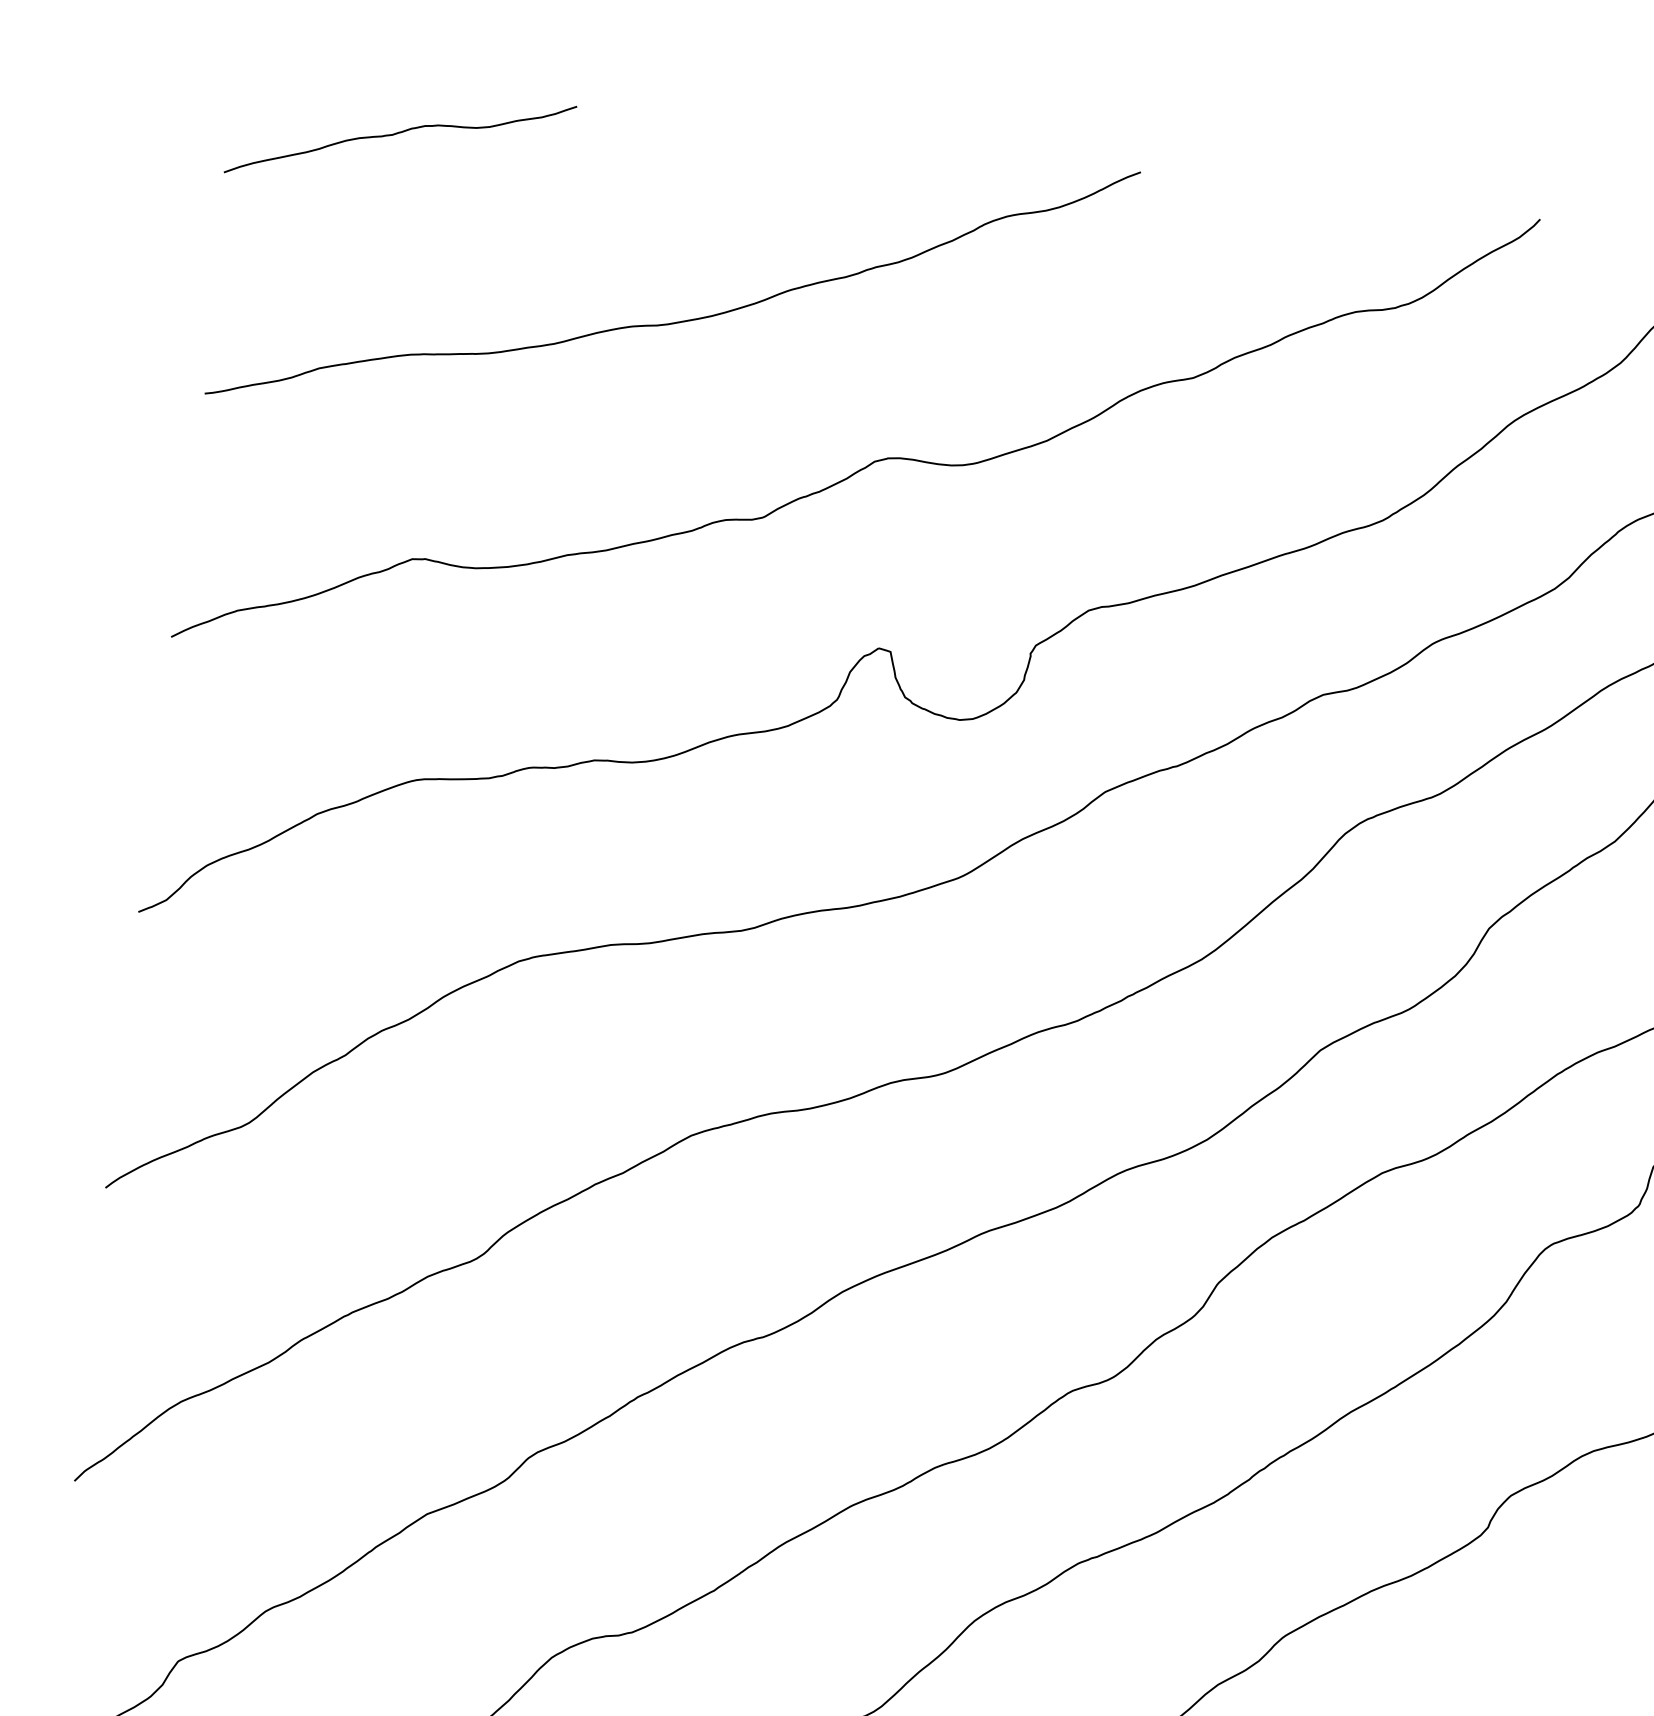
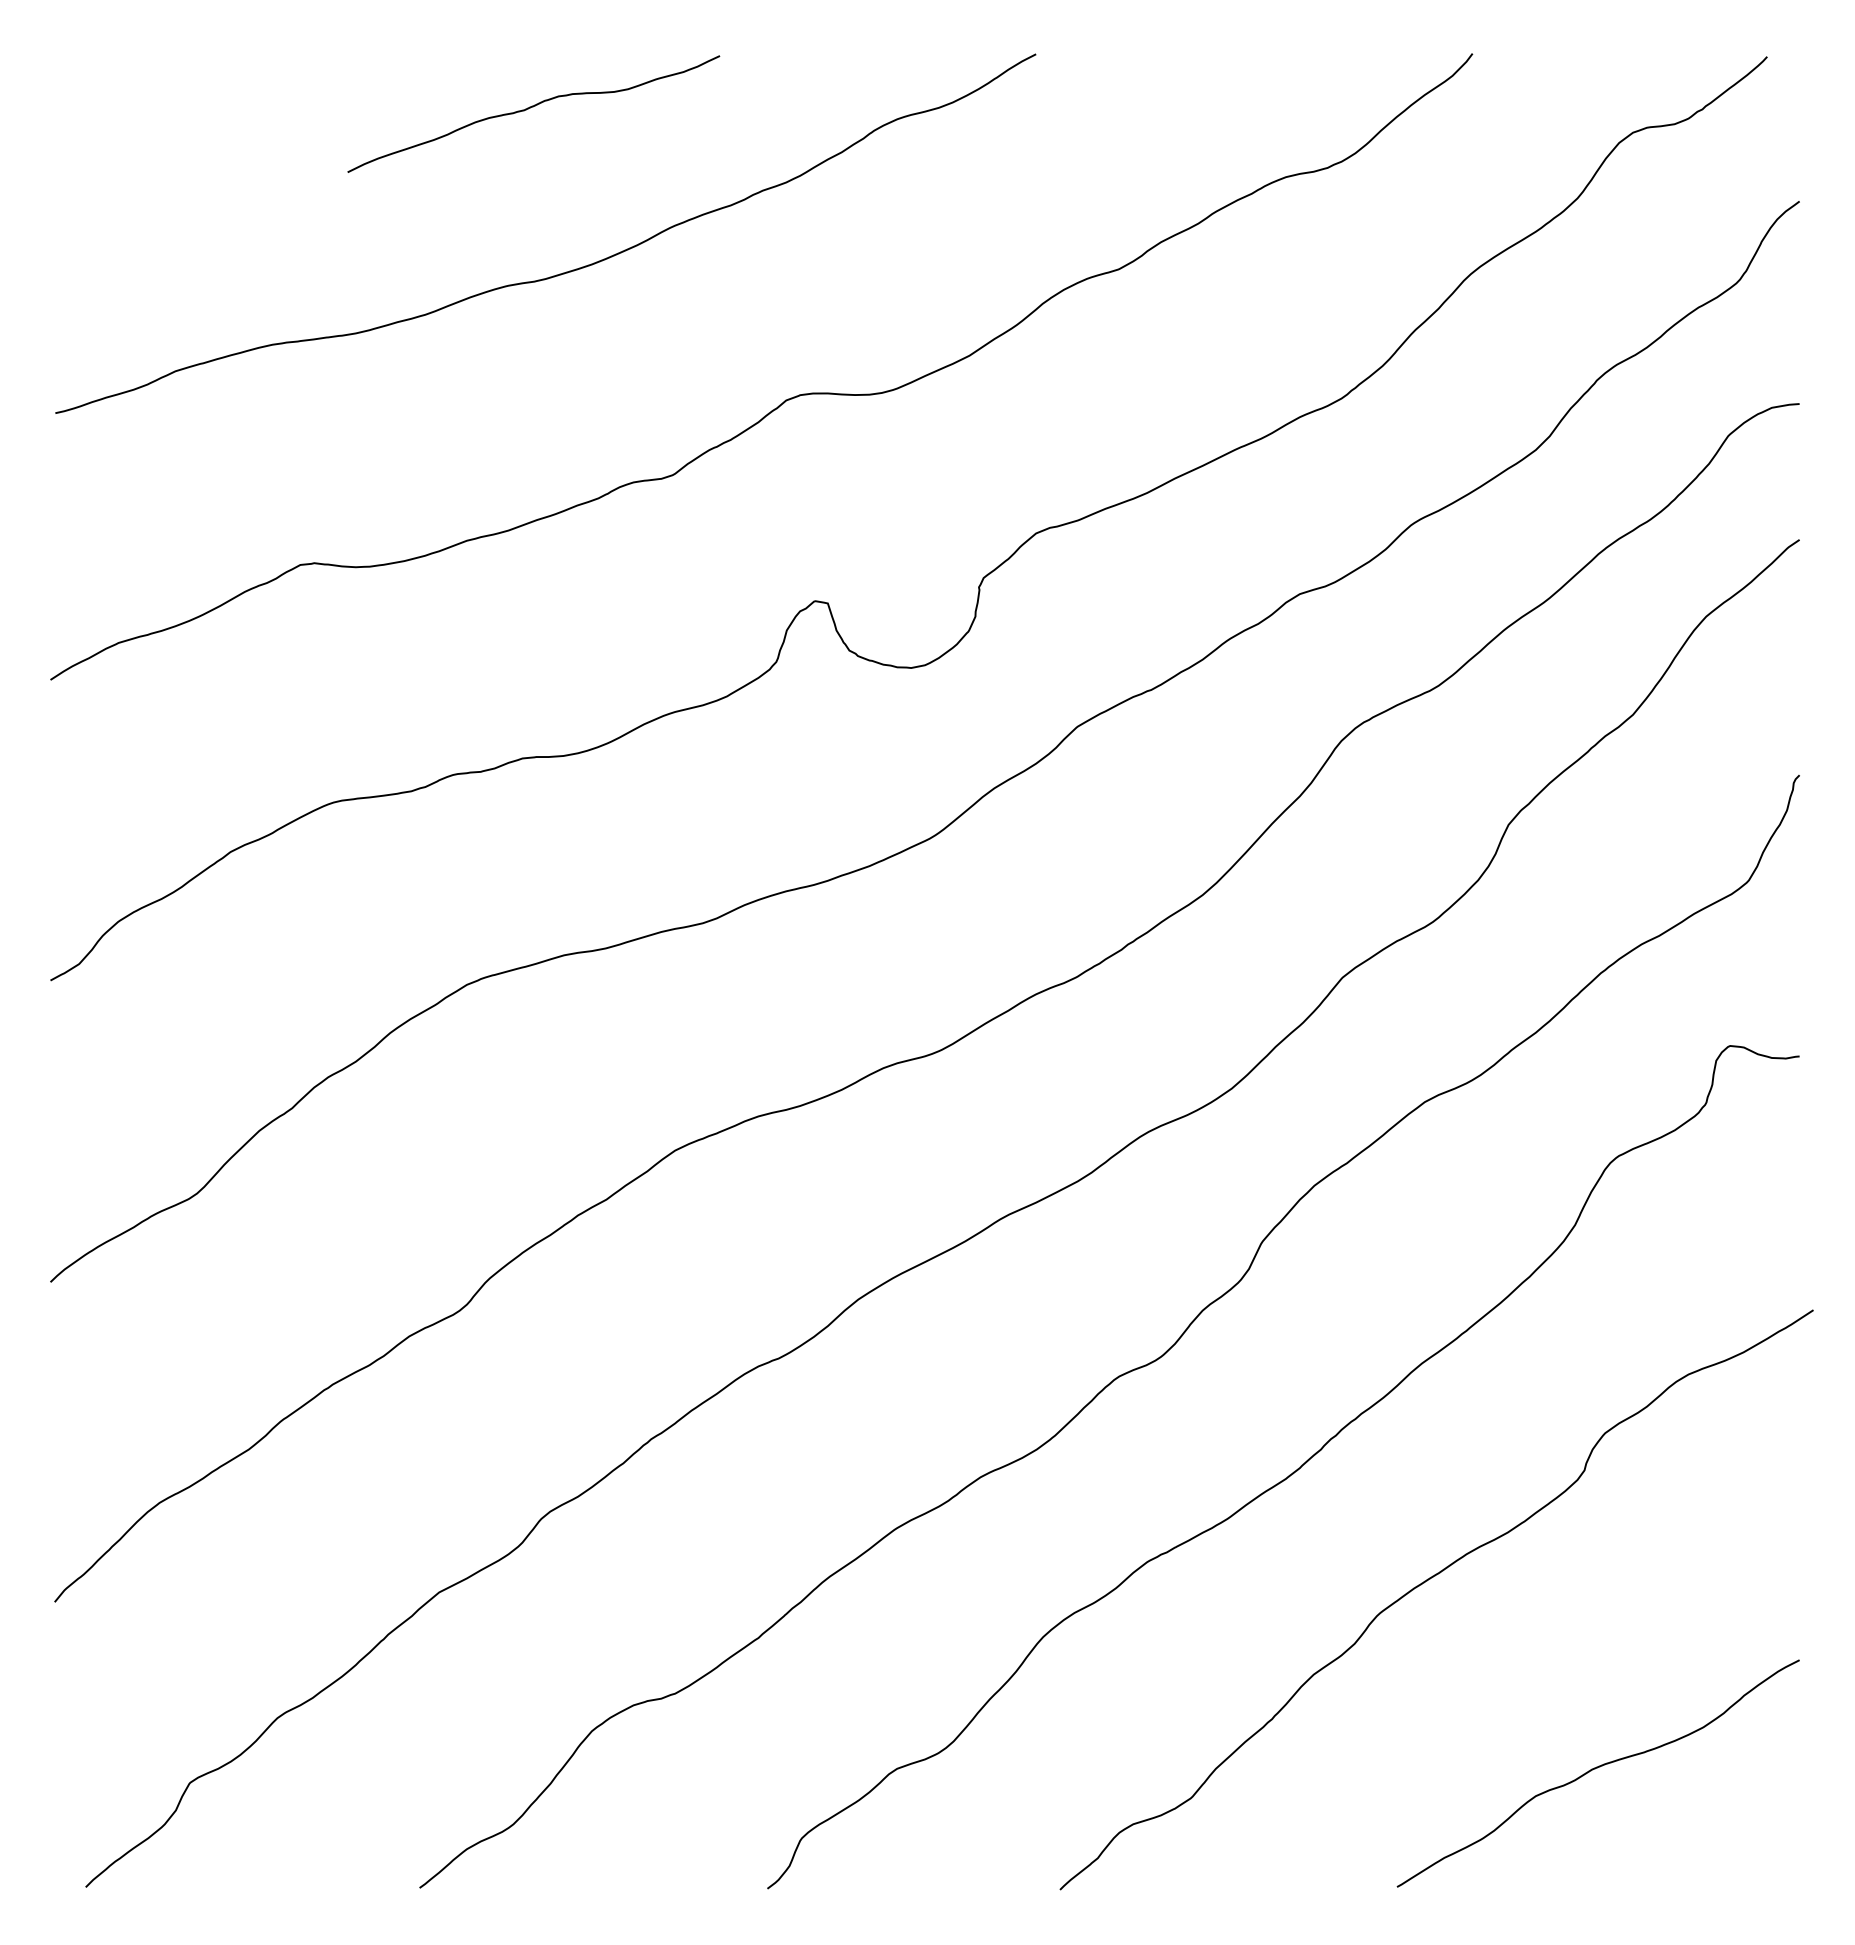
curve: (398, 133) -> (530, 108), moved

